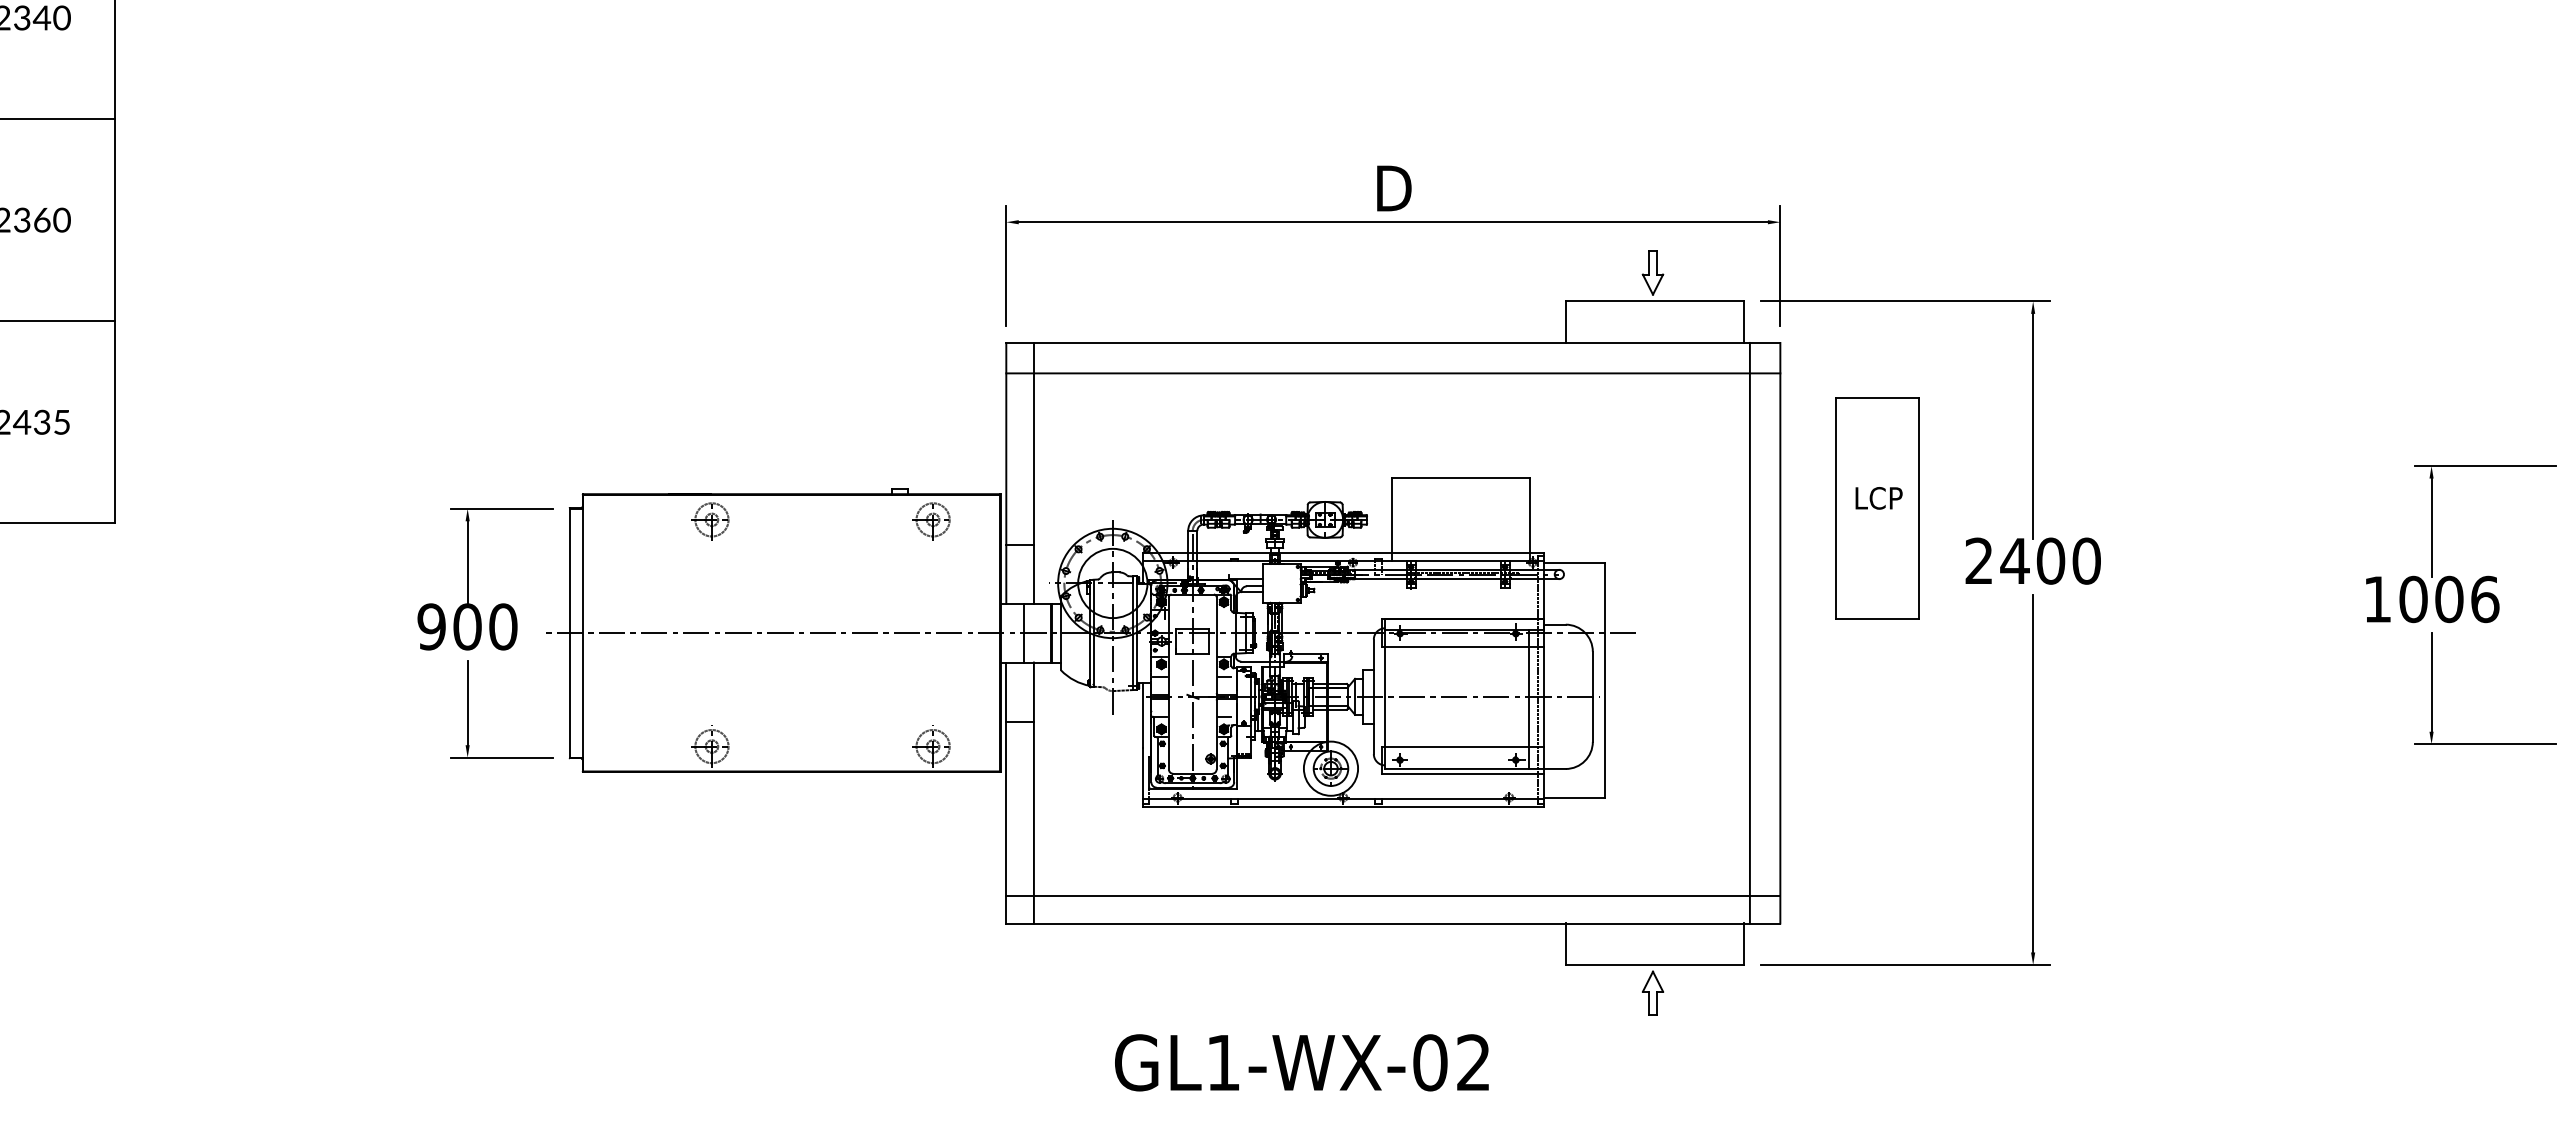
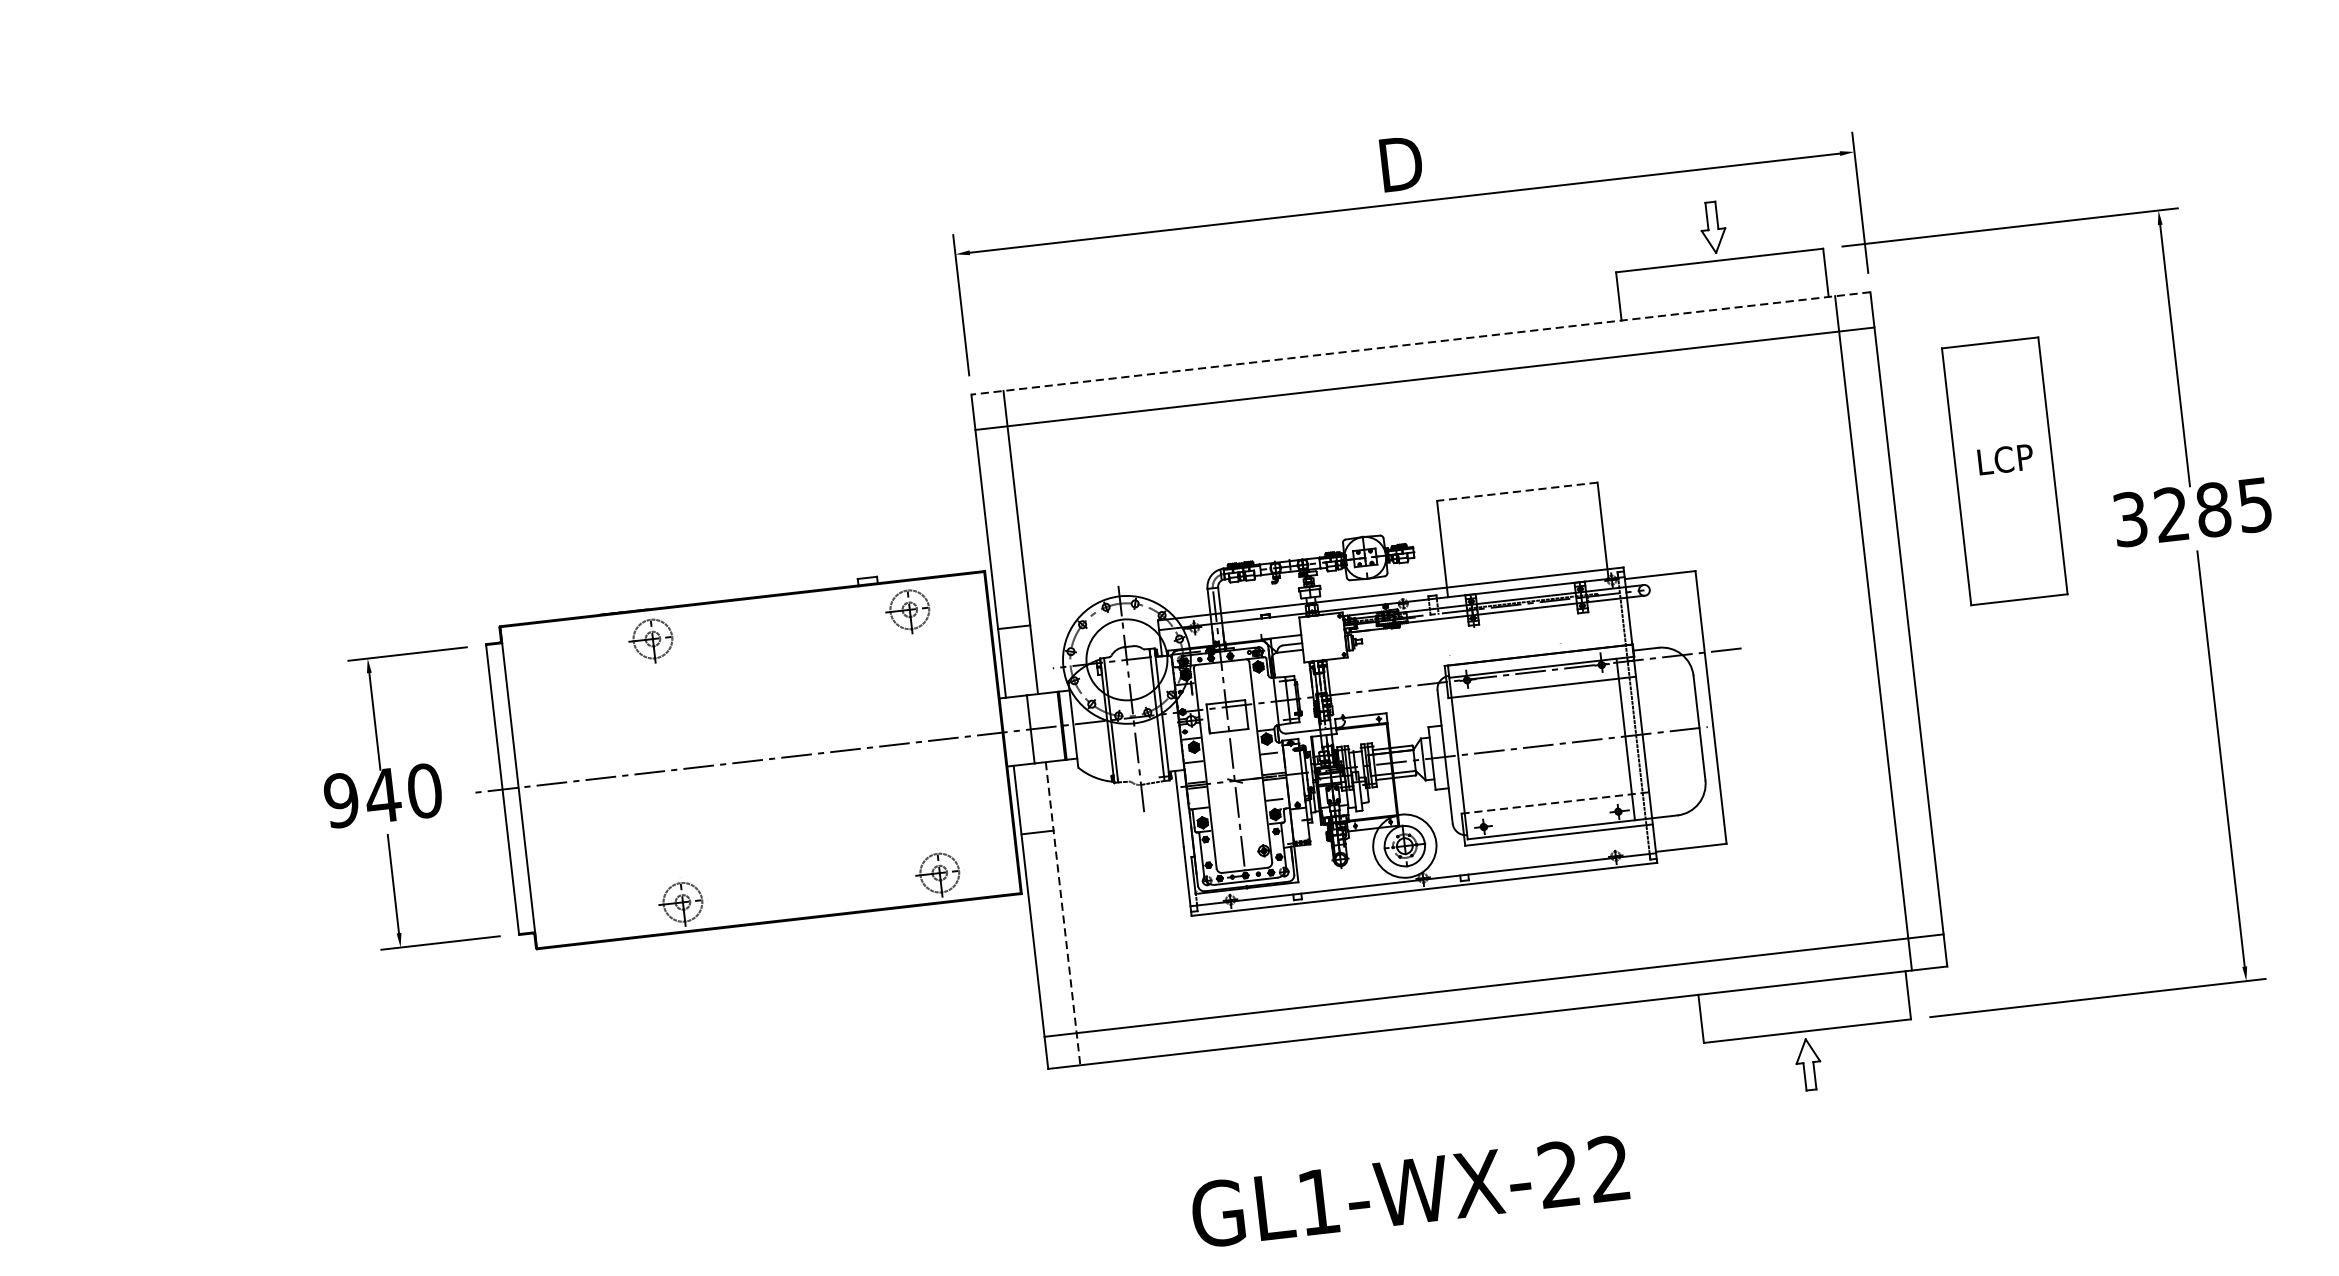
line: (1392, 342) -> (1419, 342), solid -> dashed
line: (1460, 478) -> (1516, 491), solid -> dashed
text: (2032, 560) -> (2192, 511), 2400 -> 3285
text: (467, 626) -> (383, 795), 900 -> 940
line: (1463, 746) -> (1555, 802), solid -> dashed
line: (1033, 793) -> (1062, 914), solid -> dashed
text: (1430, 1062) -> (1559, 1174), GL1-WX-02 -> GL1-WX-22

